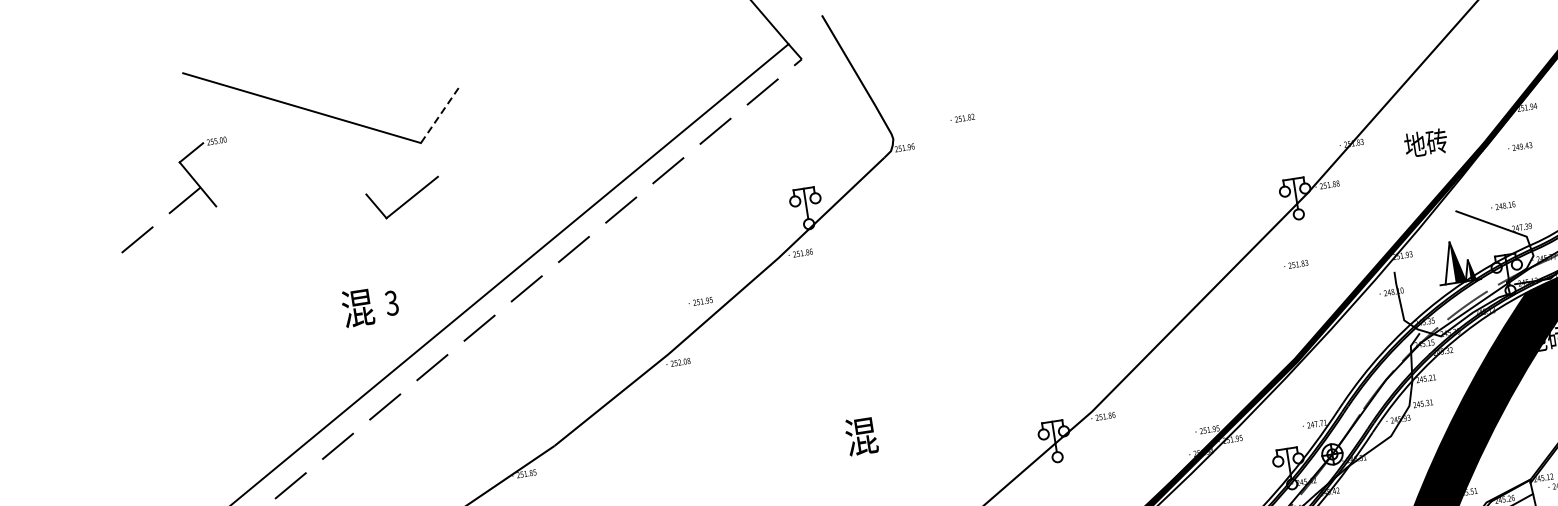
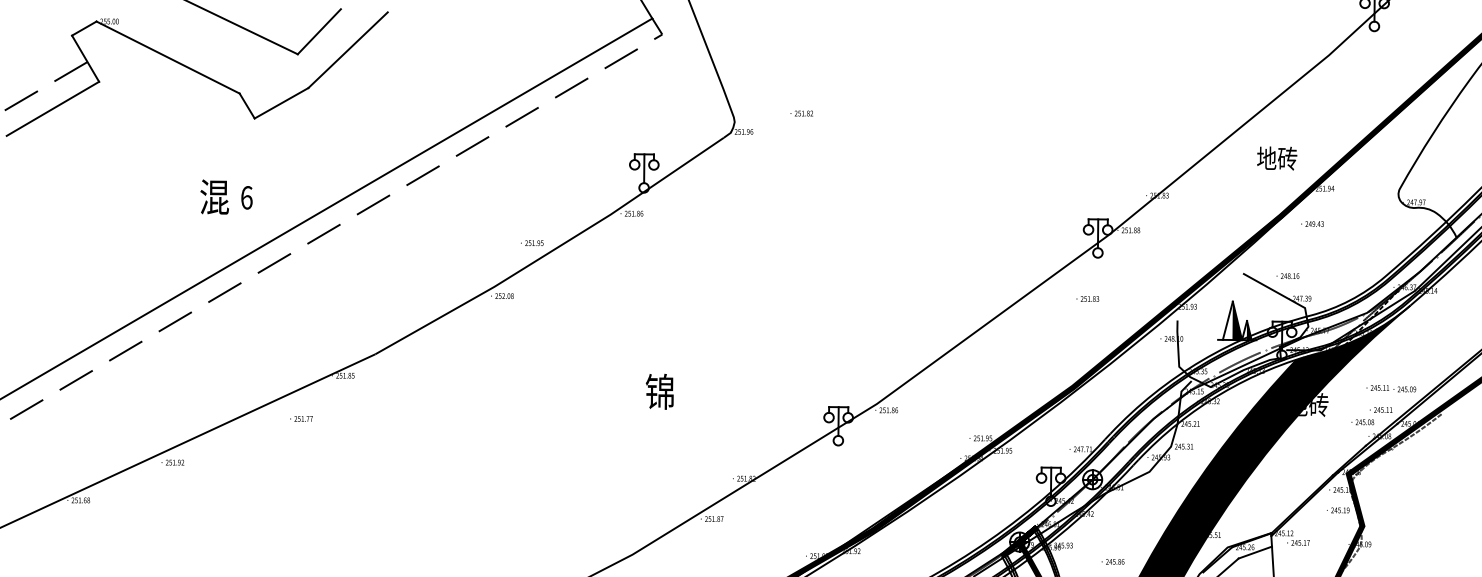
line: (440, 116) -> (319, 32), dashed -> solid
line: (472, 130) -> (347, 50), added
text: (1426, 143) -> (1277, 158), moved
line: (284, 168) -> (167, 57), added
line: (171, 242) -> (52, 108), added
text: (391, 302) -> (246, 197), 3 -> 6
text: (860, 436) -> (659, 391), 混 -> 锦

